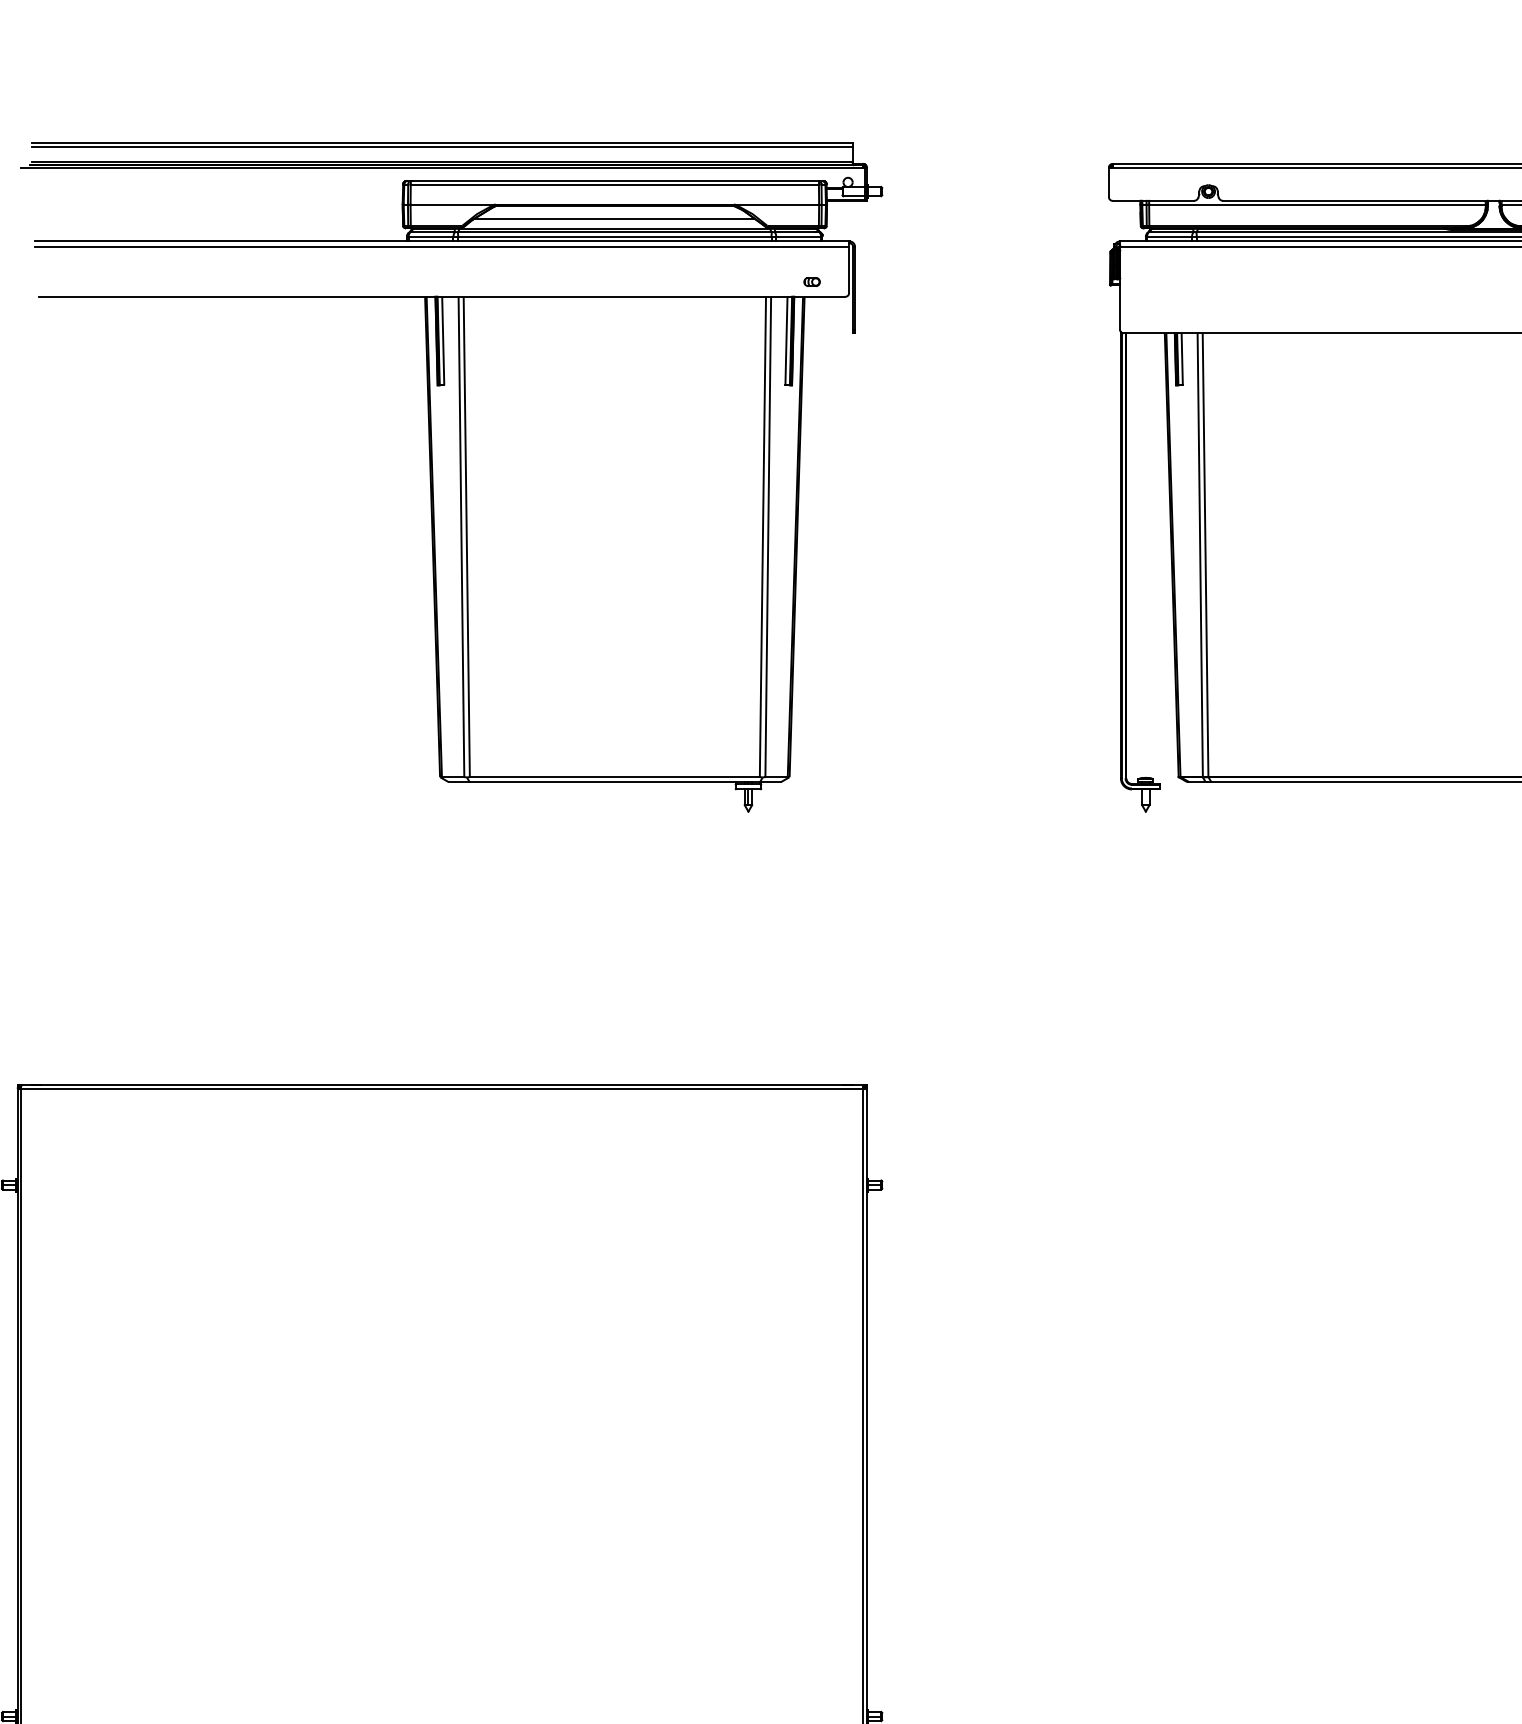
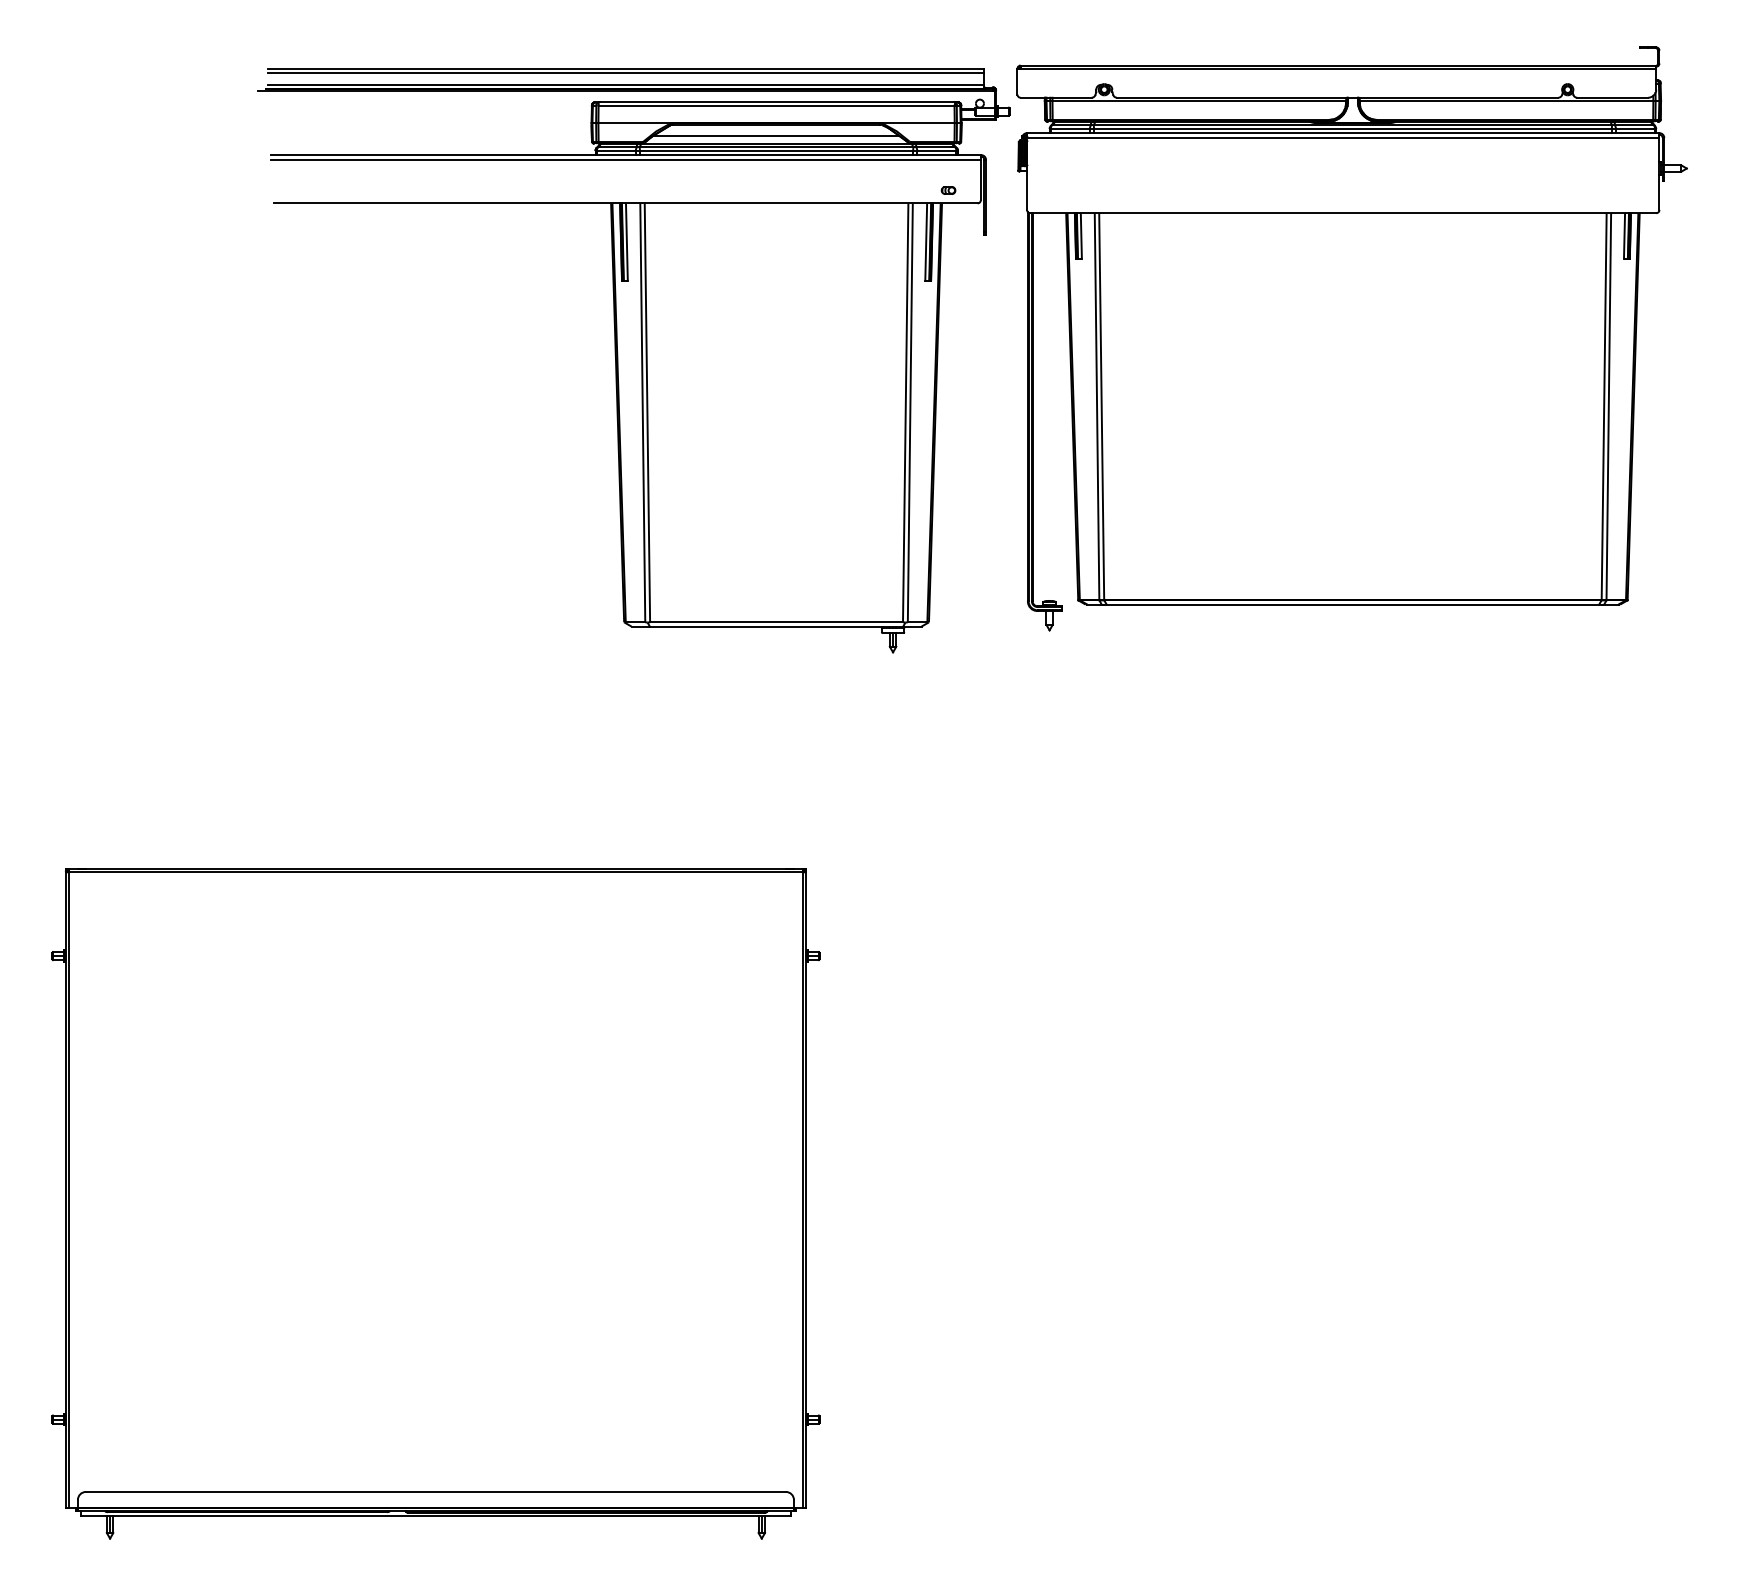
part: (450, 476) -> (633, 360), moved

